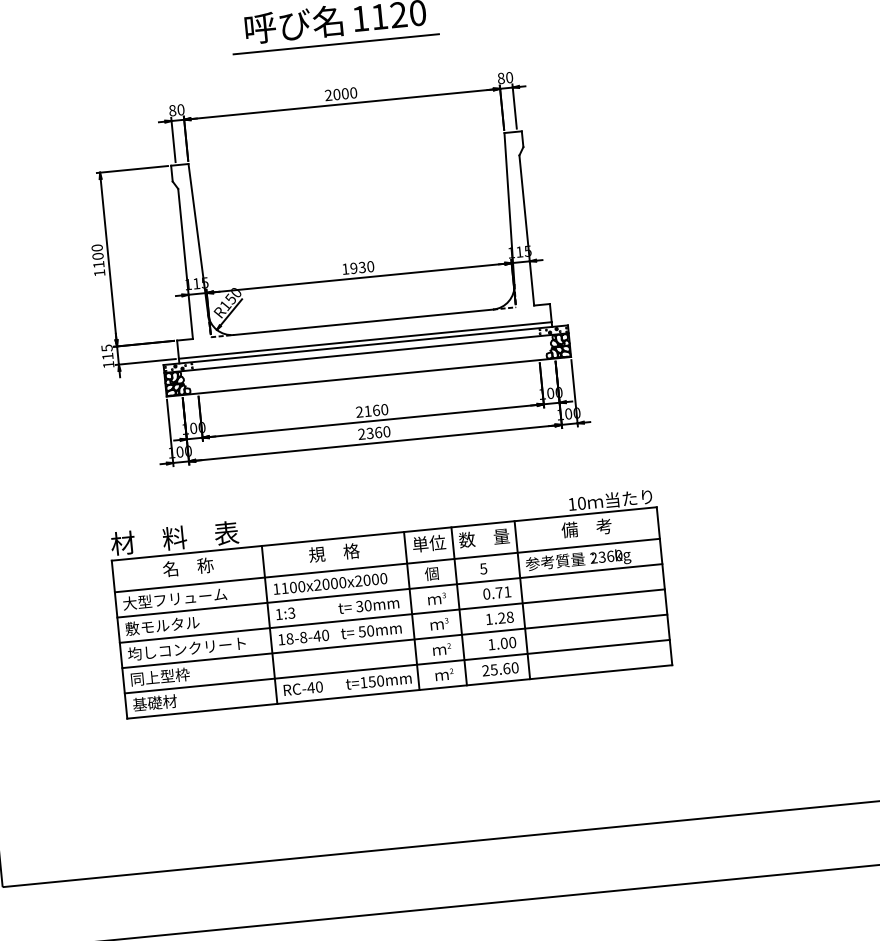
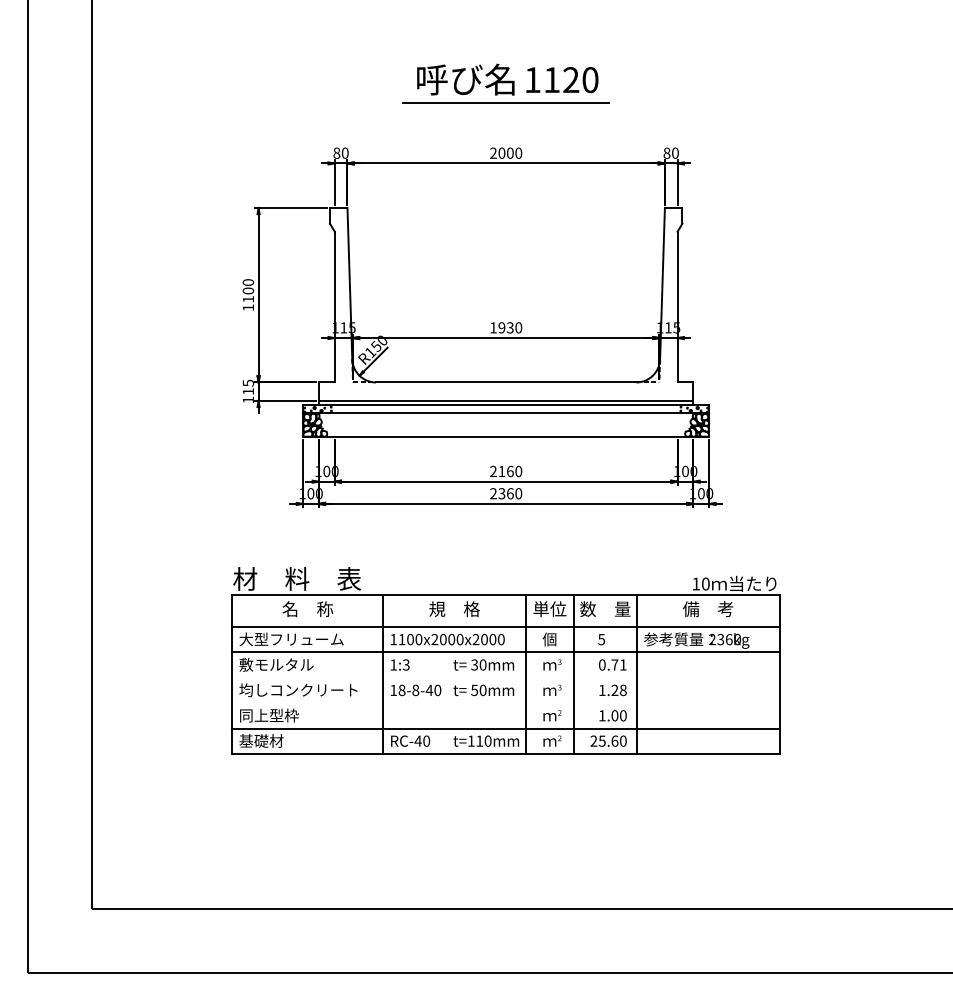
line: (391, 615) -> (505, 677), removed
line: (394, 641) -> (505, 703), removed
text: (371, 681) -> (479, 740), t=150mm -> t=110mm

